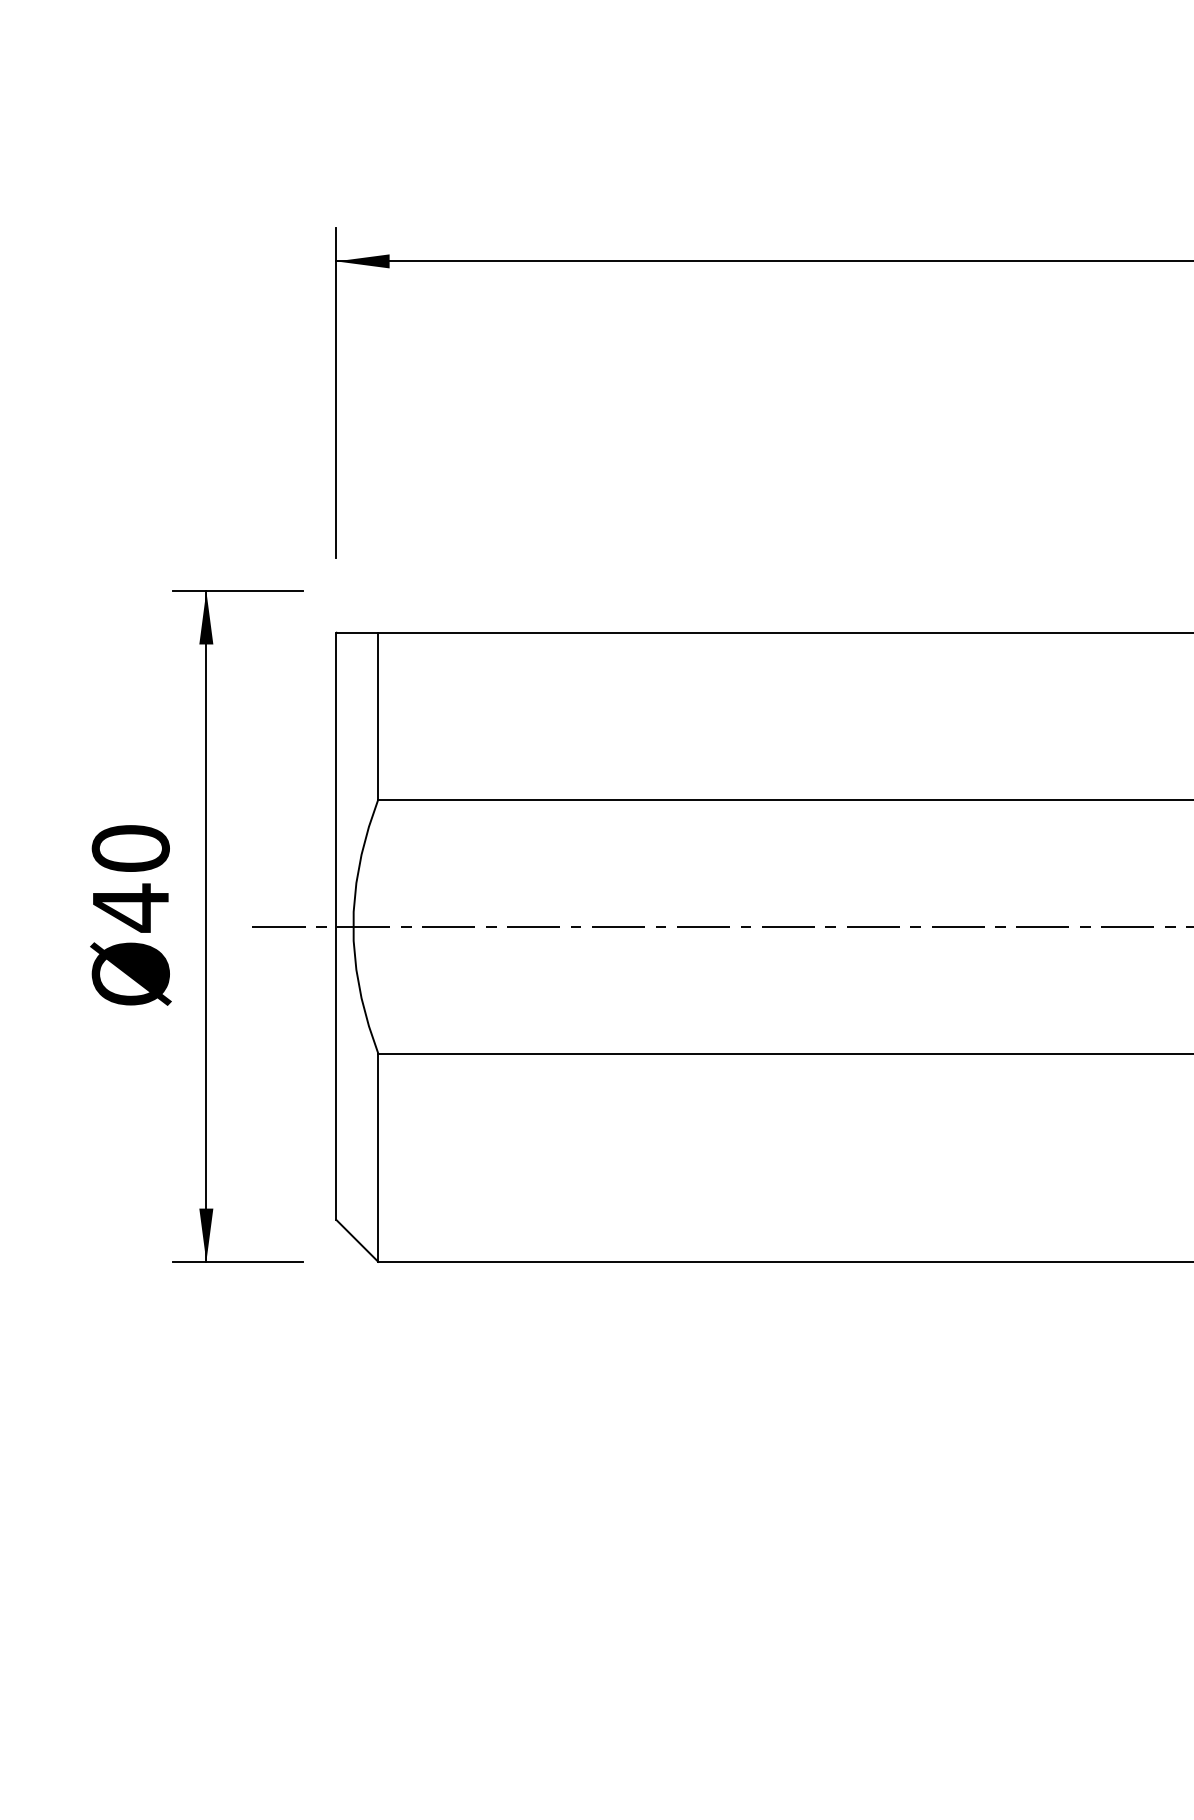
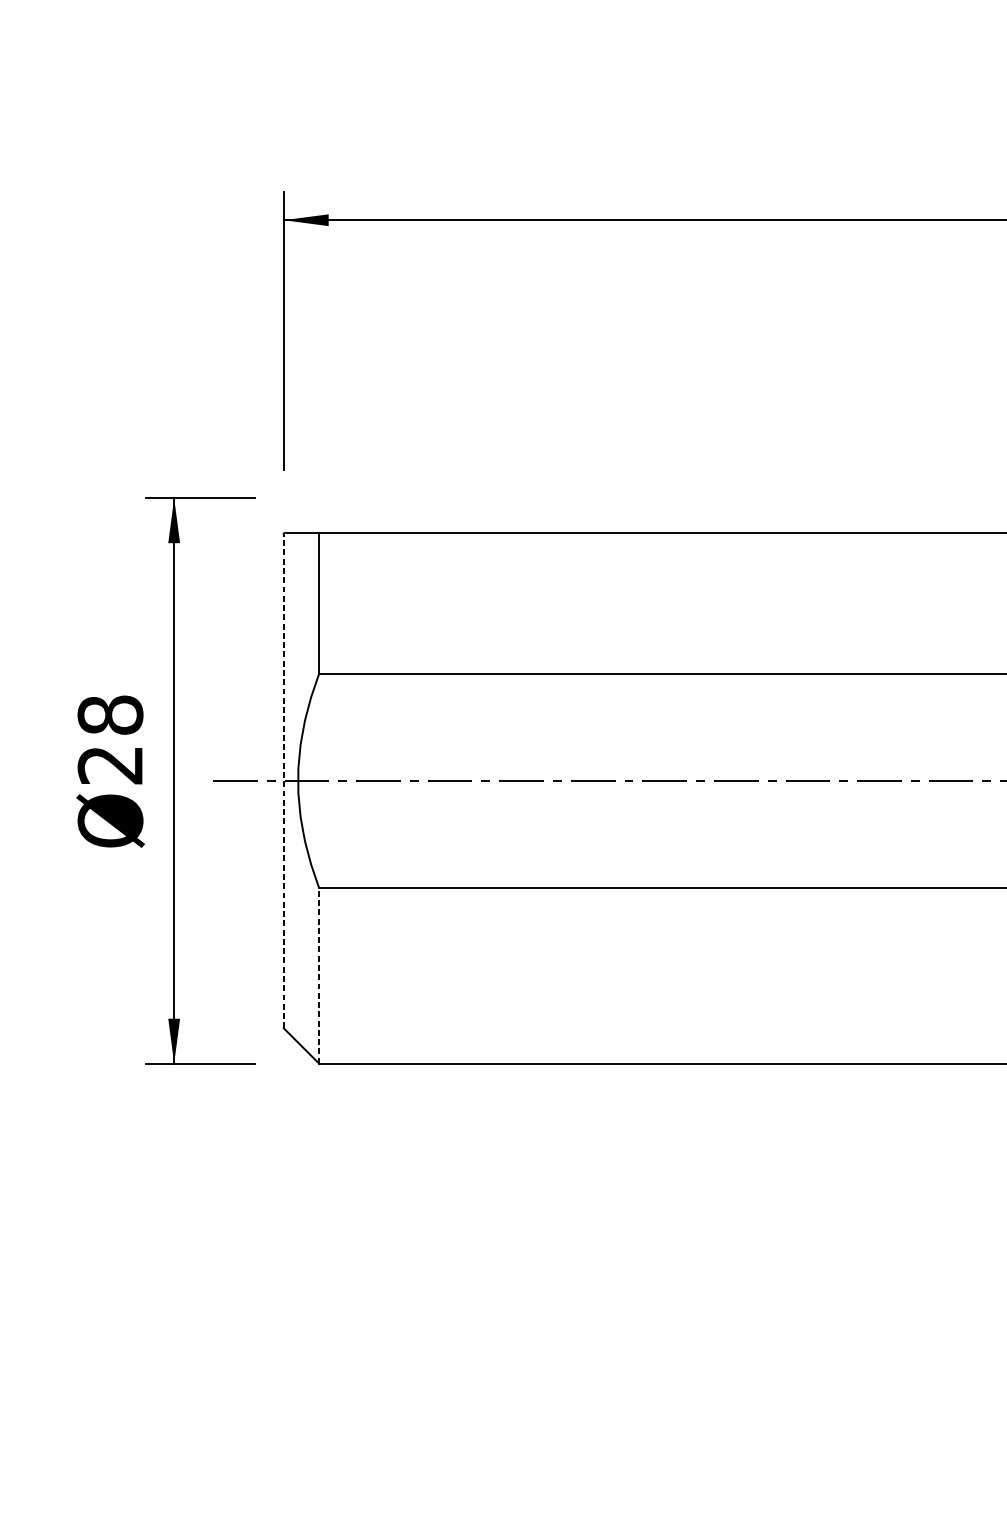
text: (130, 878) -> (110, 740), Ø40 -> Ø28
line: (336, 926) -> (283, 780), solid -> dashed
line: (378, 1157) -> (319, 975), solid -> dashed

